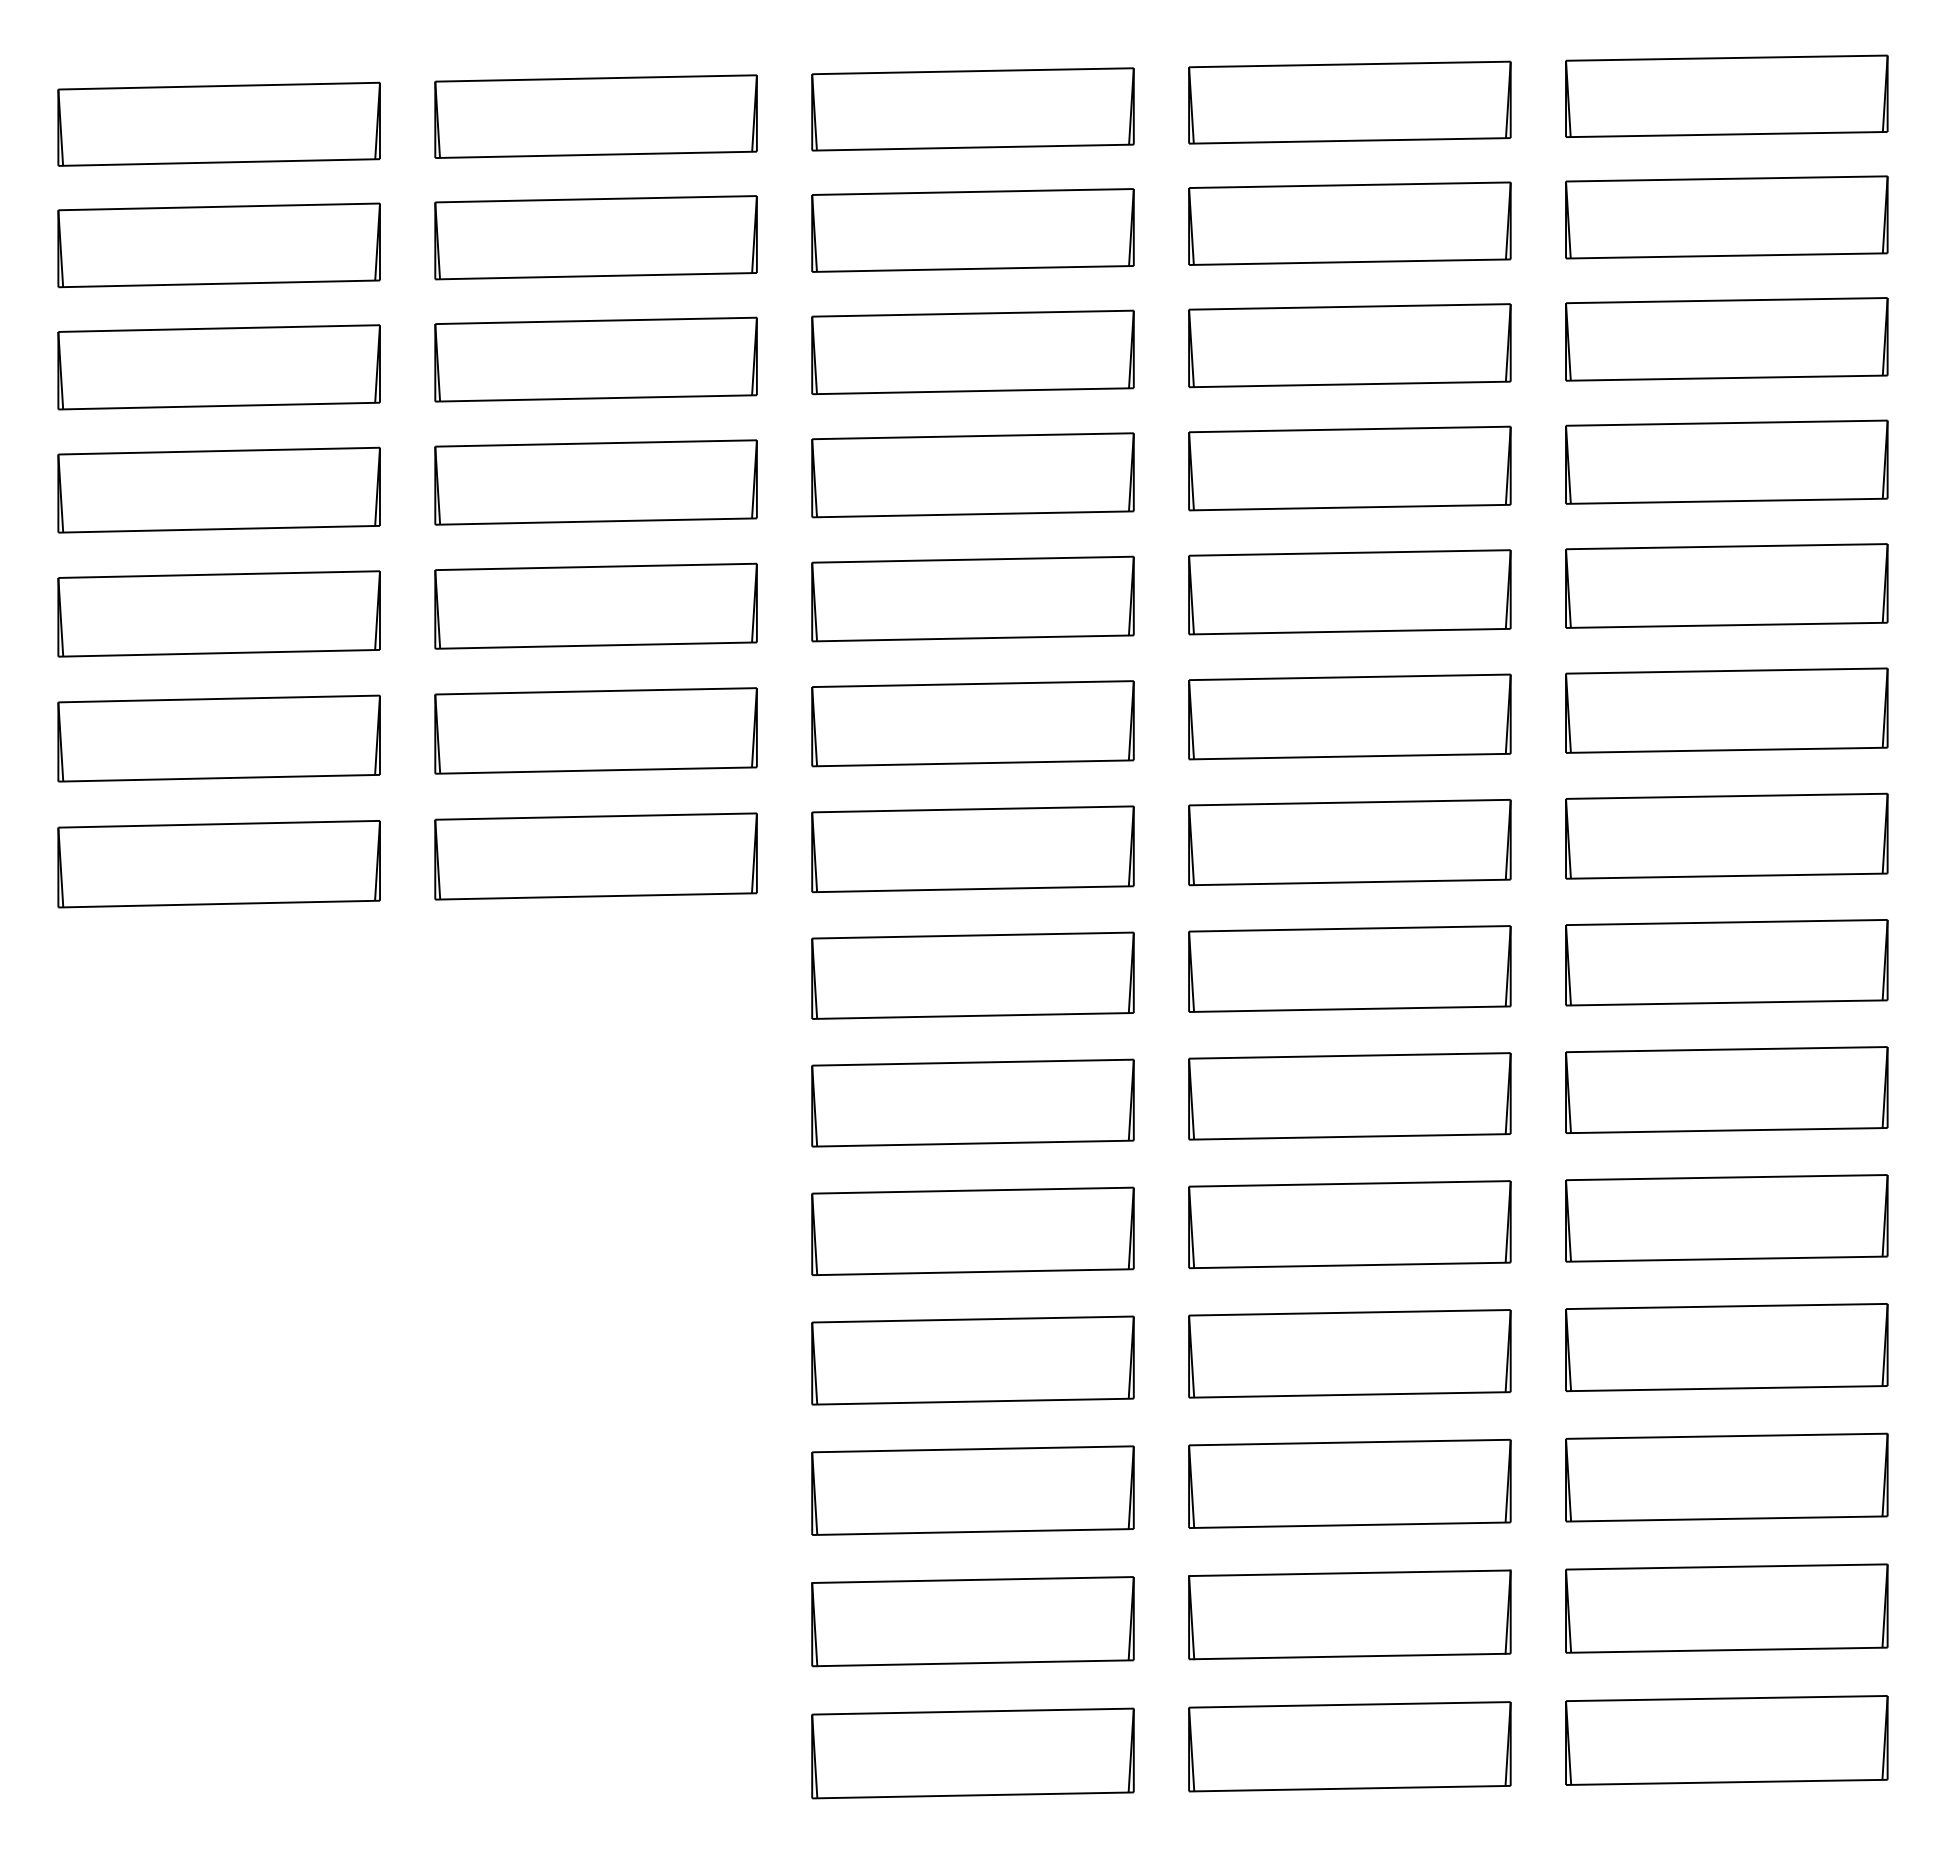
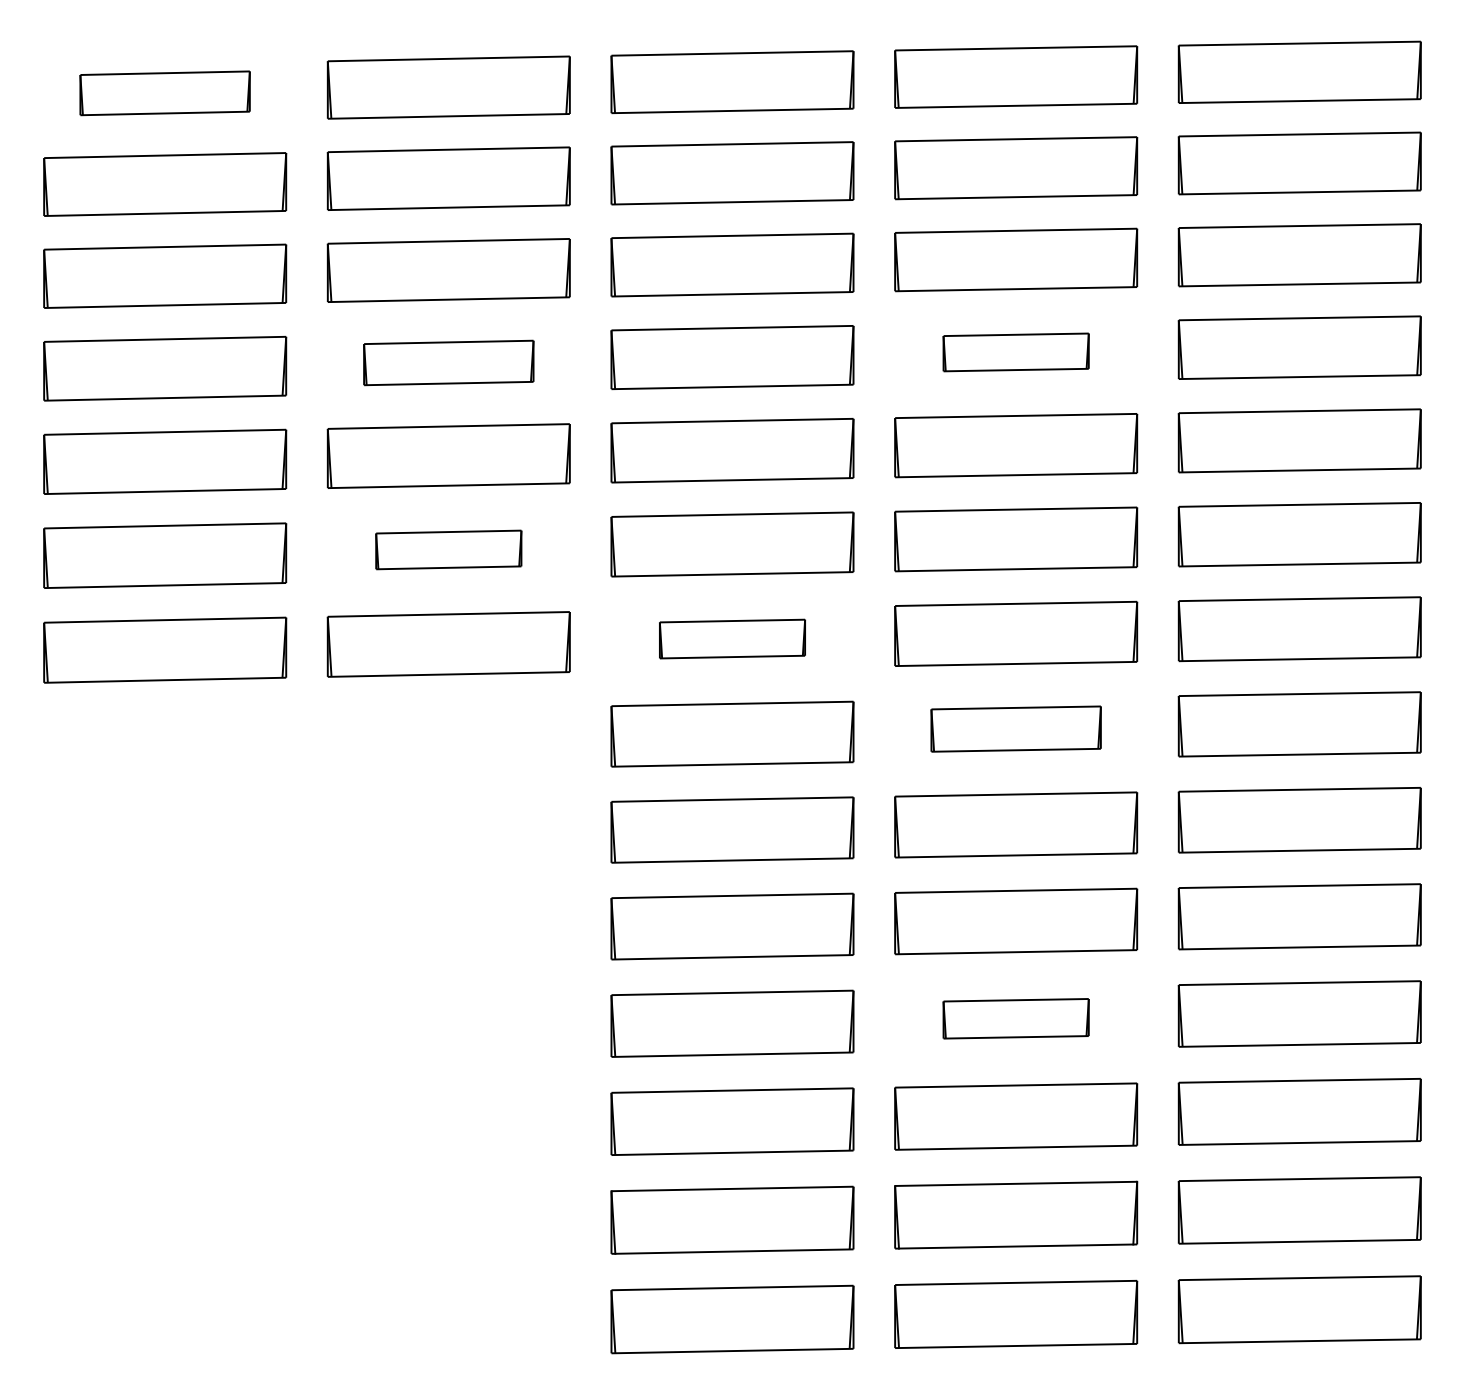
part: (218, 123) -> (164, 92), size x0.7
part: (1349, 468) -> (1015, 352), size x0.6
part: (595, 482) -> (448, 362), size x0.7
part: (595, 730) -> (448, 549), size x0.6
part: (972, 849) -> (732, 639), size x0.6
part: (1349, 968) -> (1015, 728), size x0.7
part: (1349, 1353) -> (1015, 1018), size x0.6

